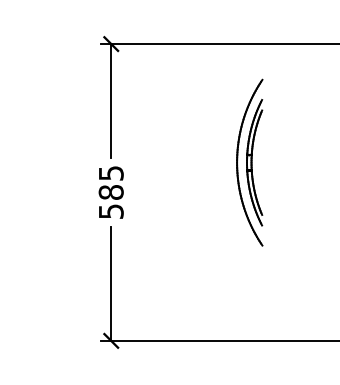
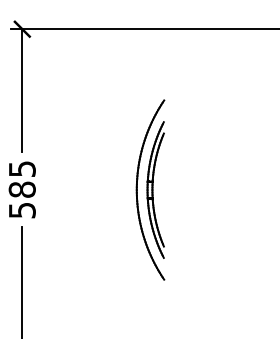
part: (249, 162) -> (150, 189), moved

